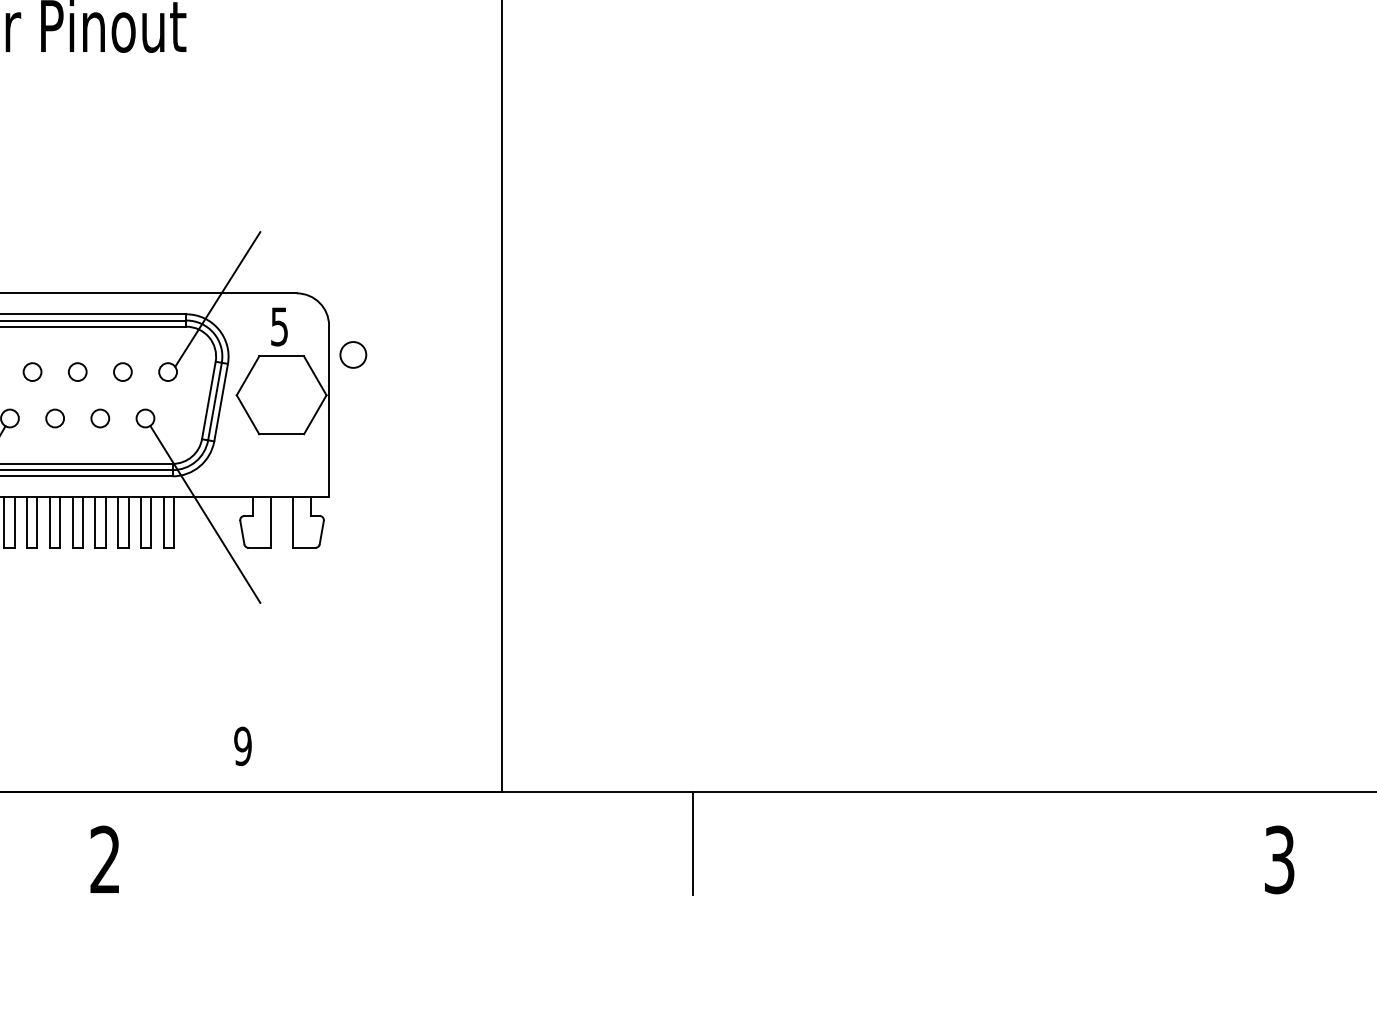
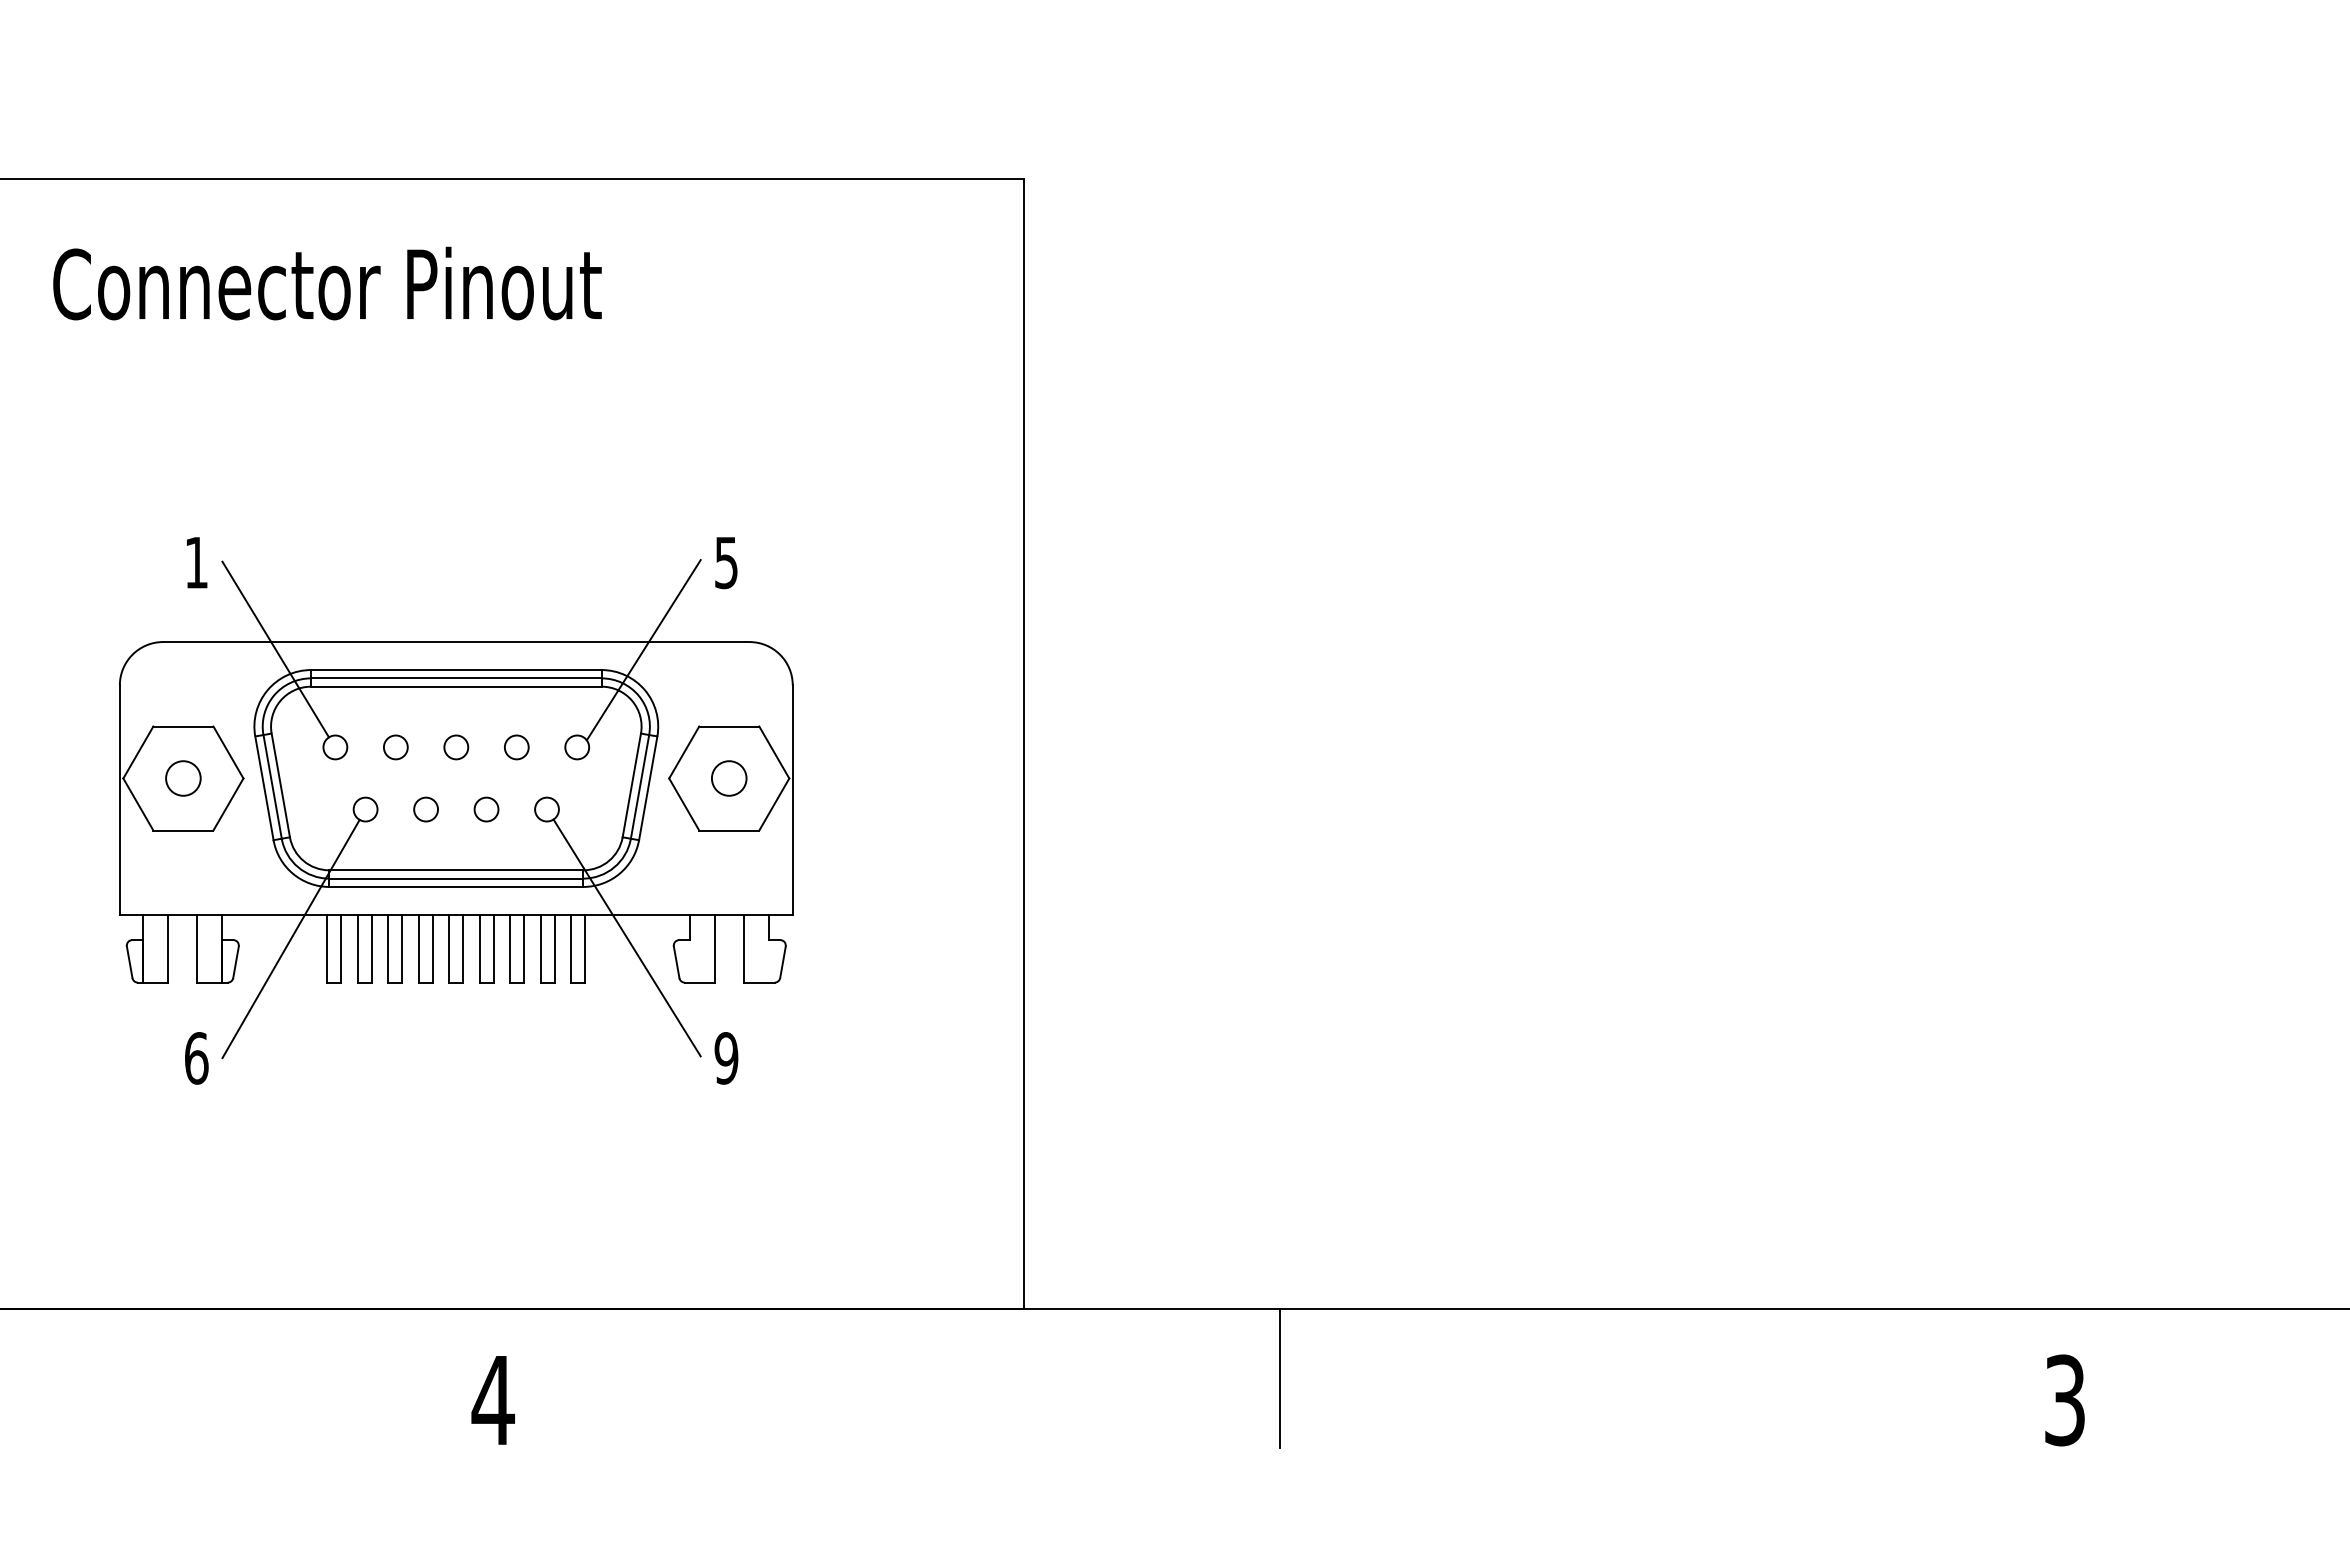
text: (279, 327) -> (726, 563), moved
circle: (353, 354) -> (729, 778), moved
text: (242, 746) -> (726, 1058), moved
text: (104, 859) -> (492, 1399), 2 -> 4

